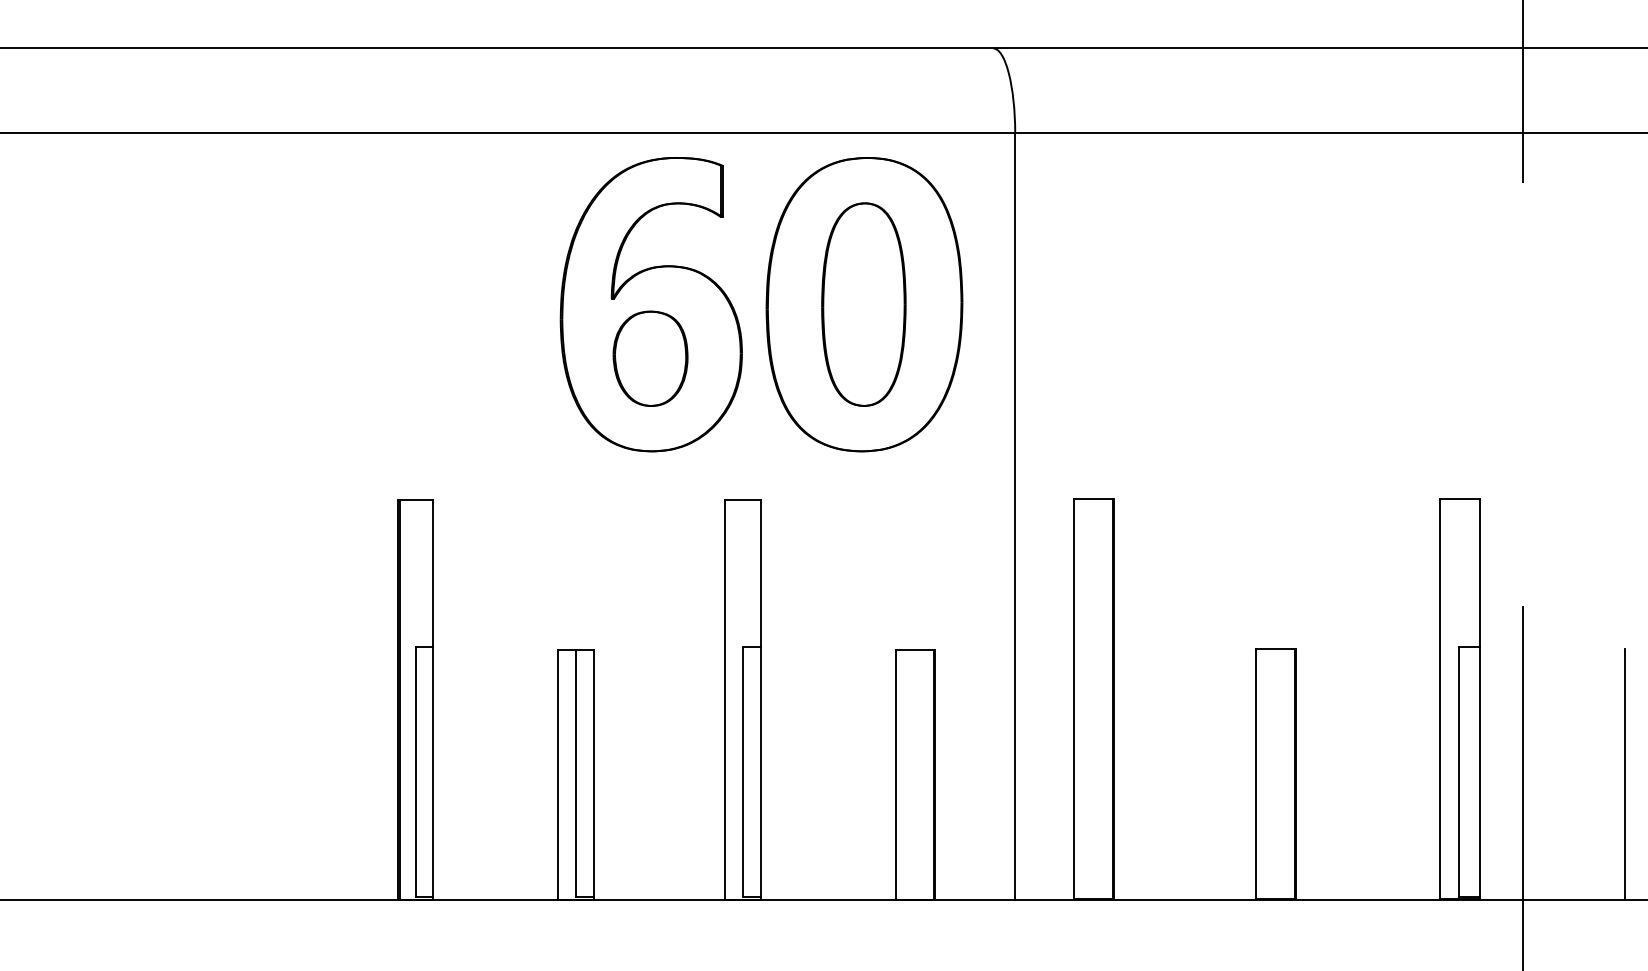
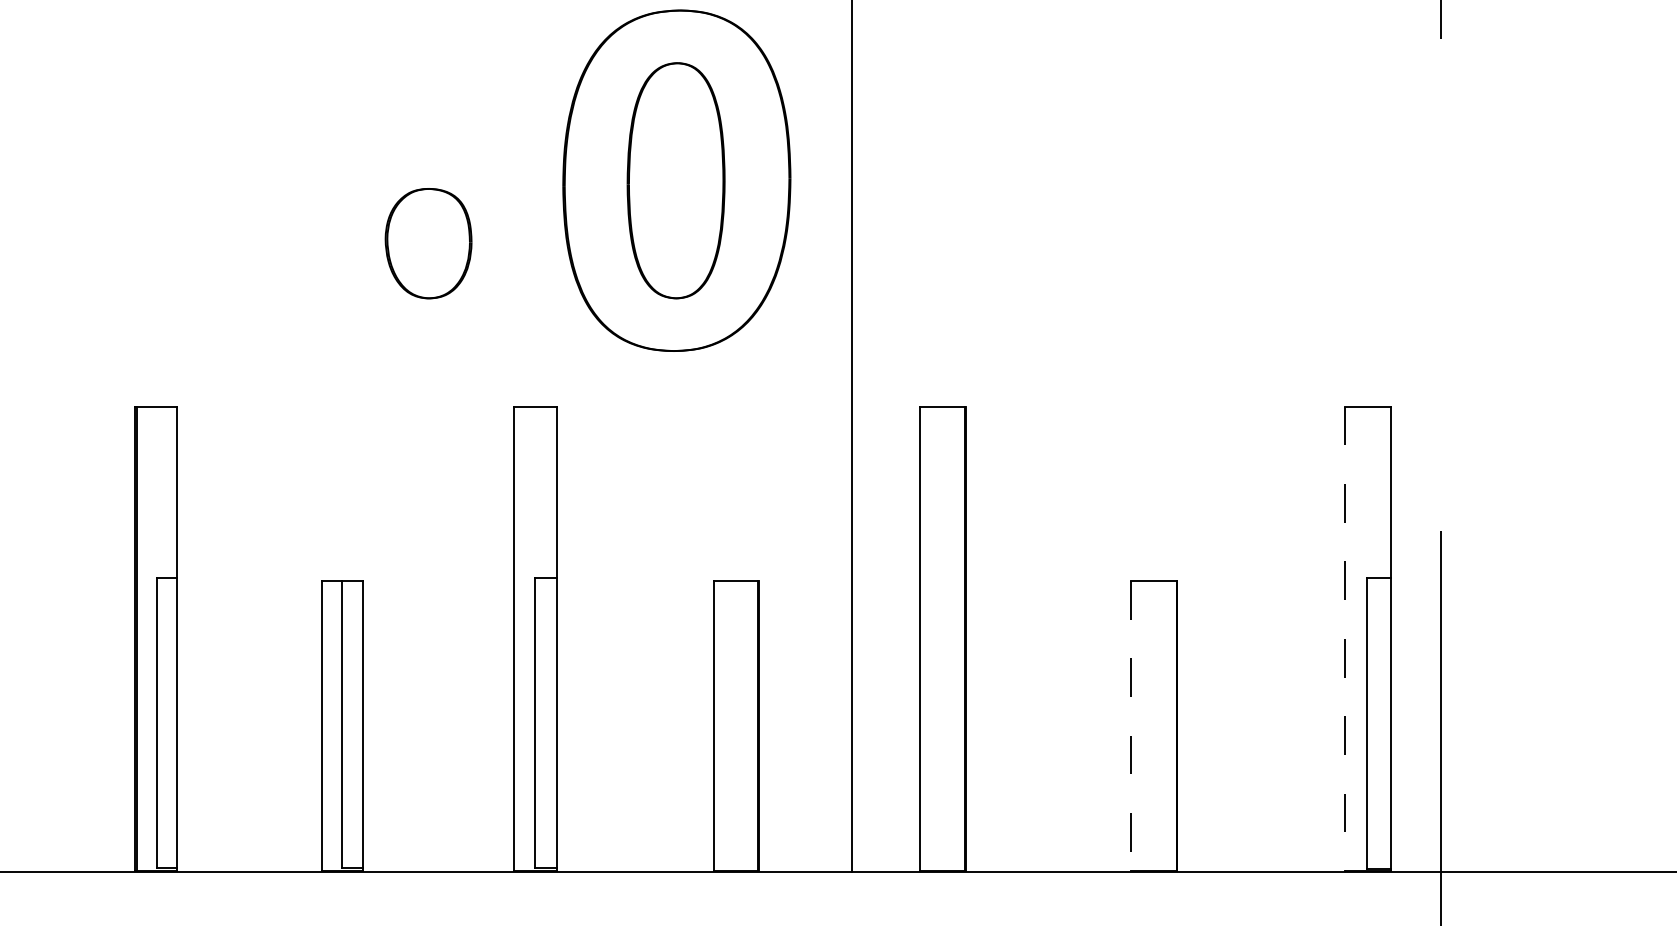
part: (650, 304) -> (428, 180), removed
line: (1439, 699) -> (1344, 639), solid -> dashed
line: (1255, 774) -> (1130, 726), solid -> dashed
line: (1624, 774) -> (1558, 726), removed

